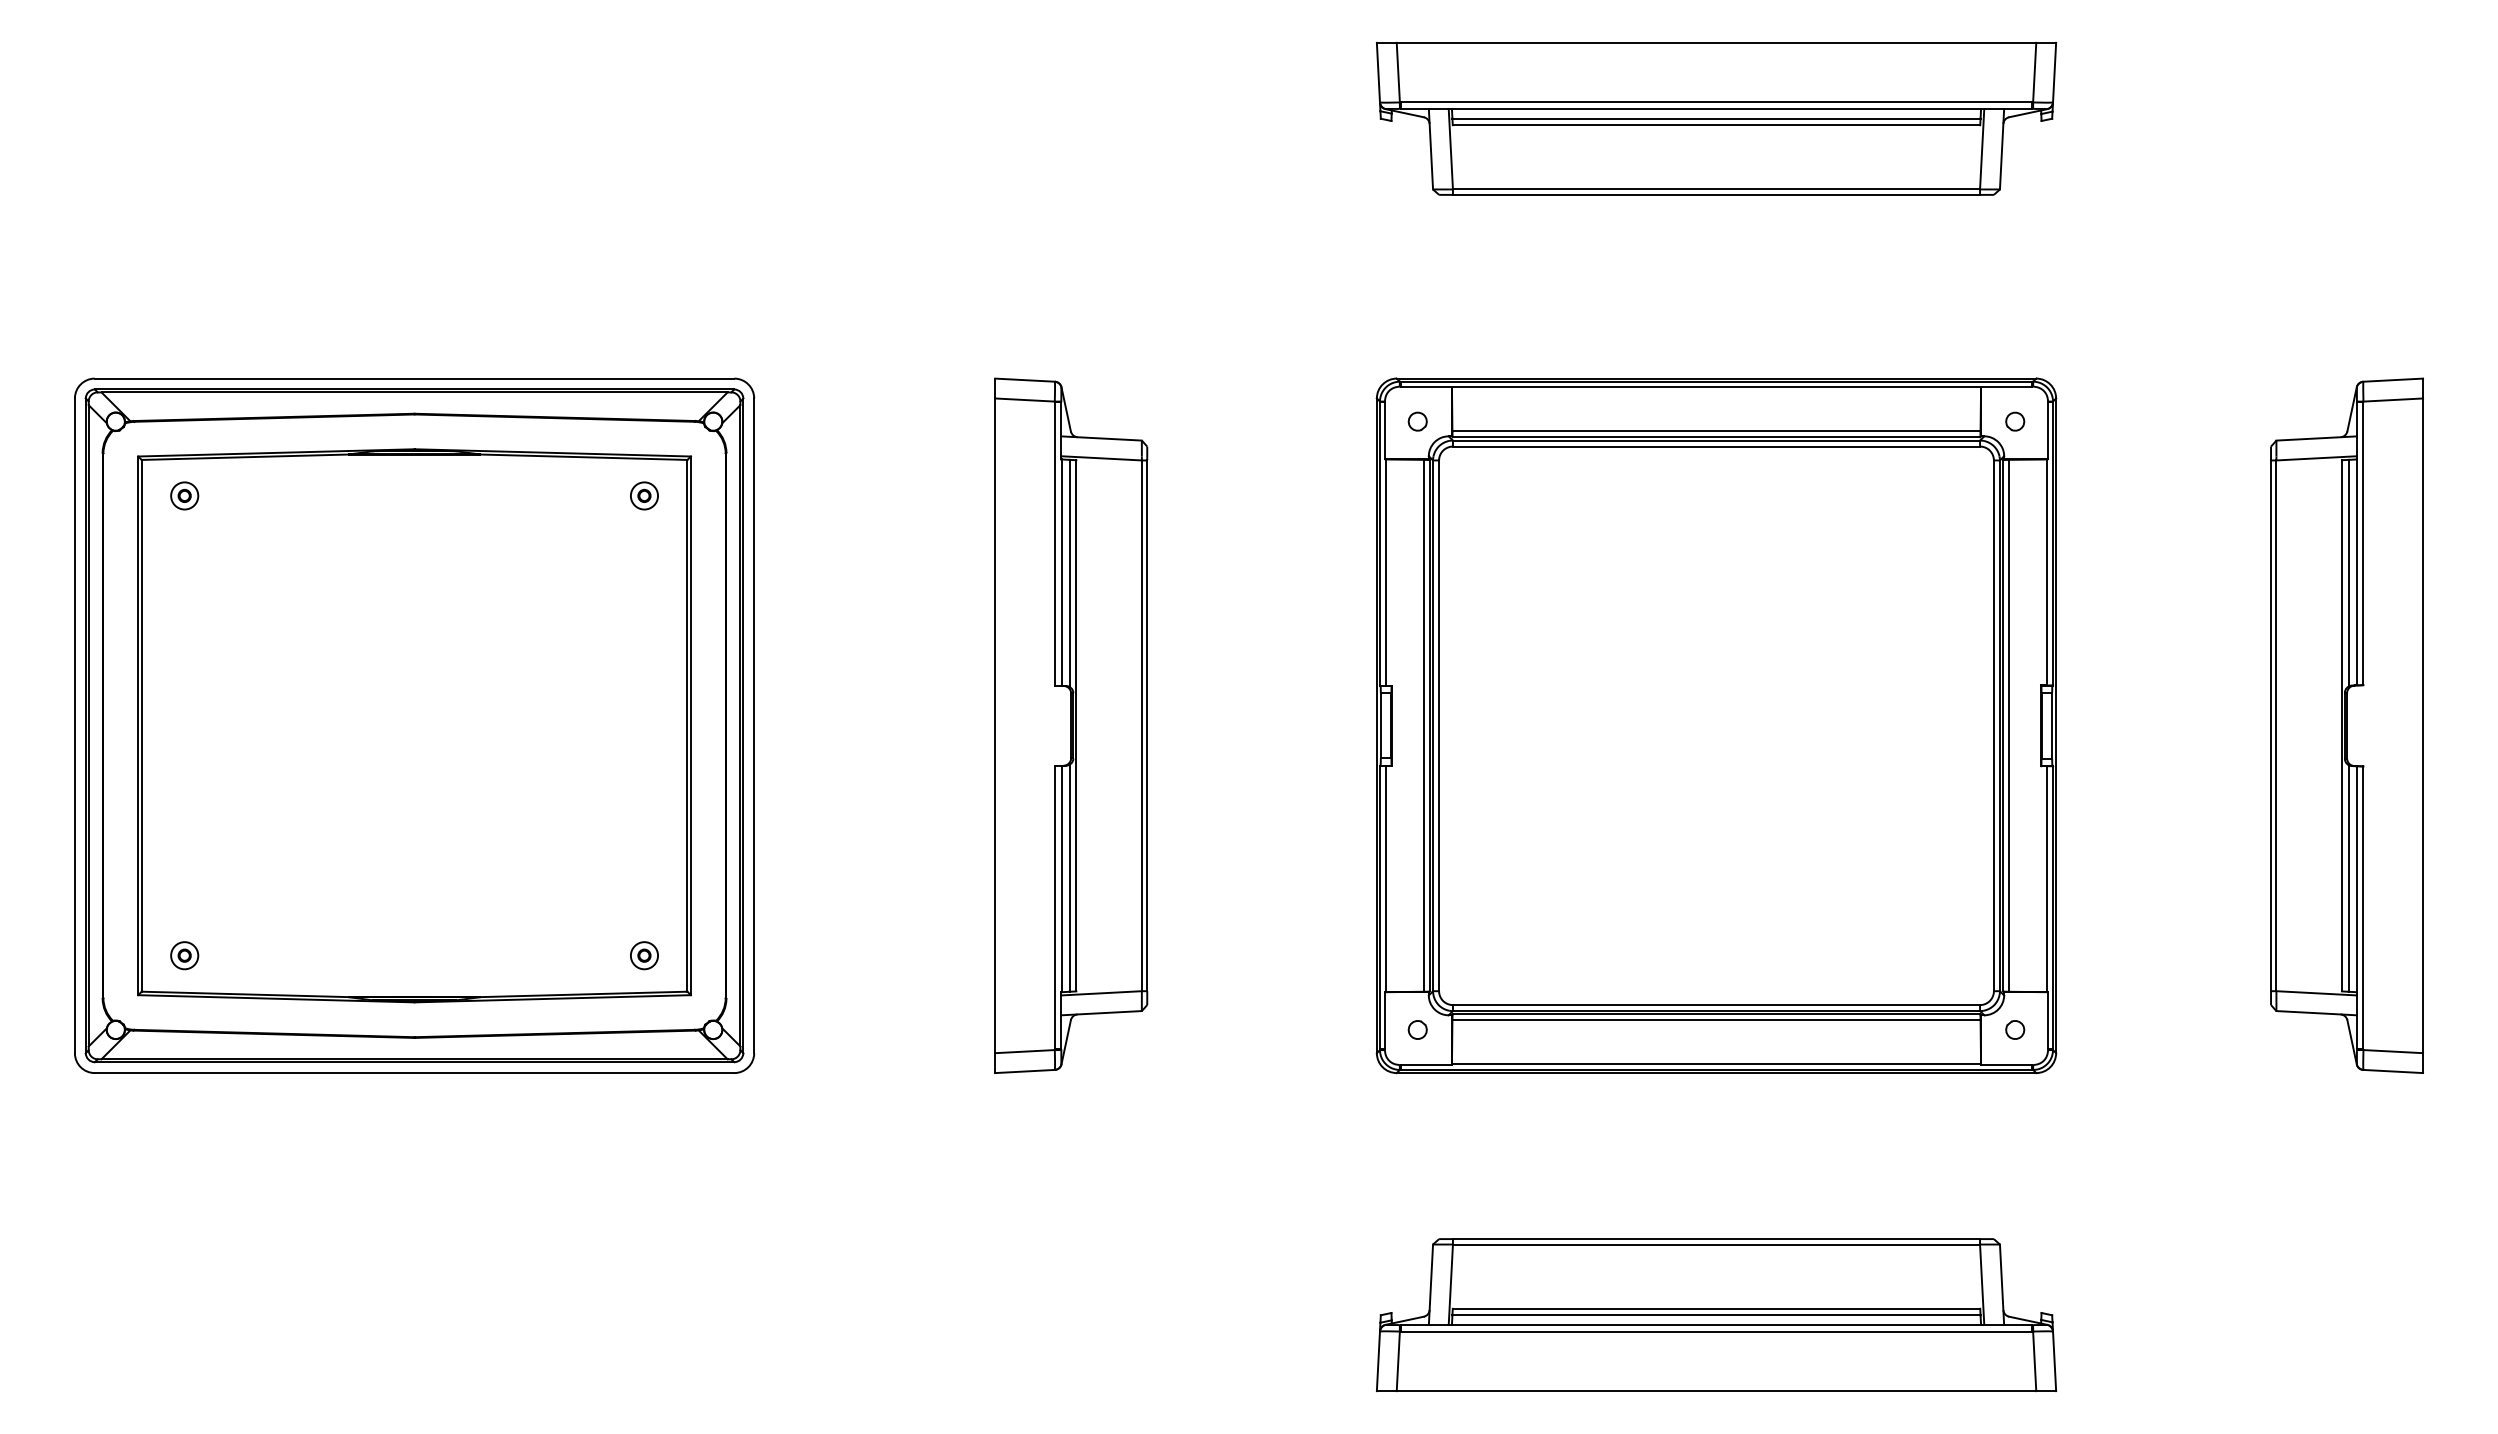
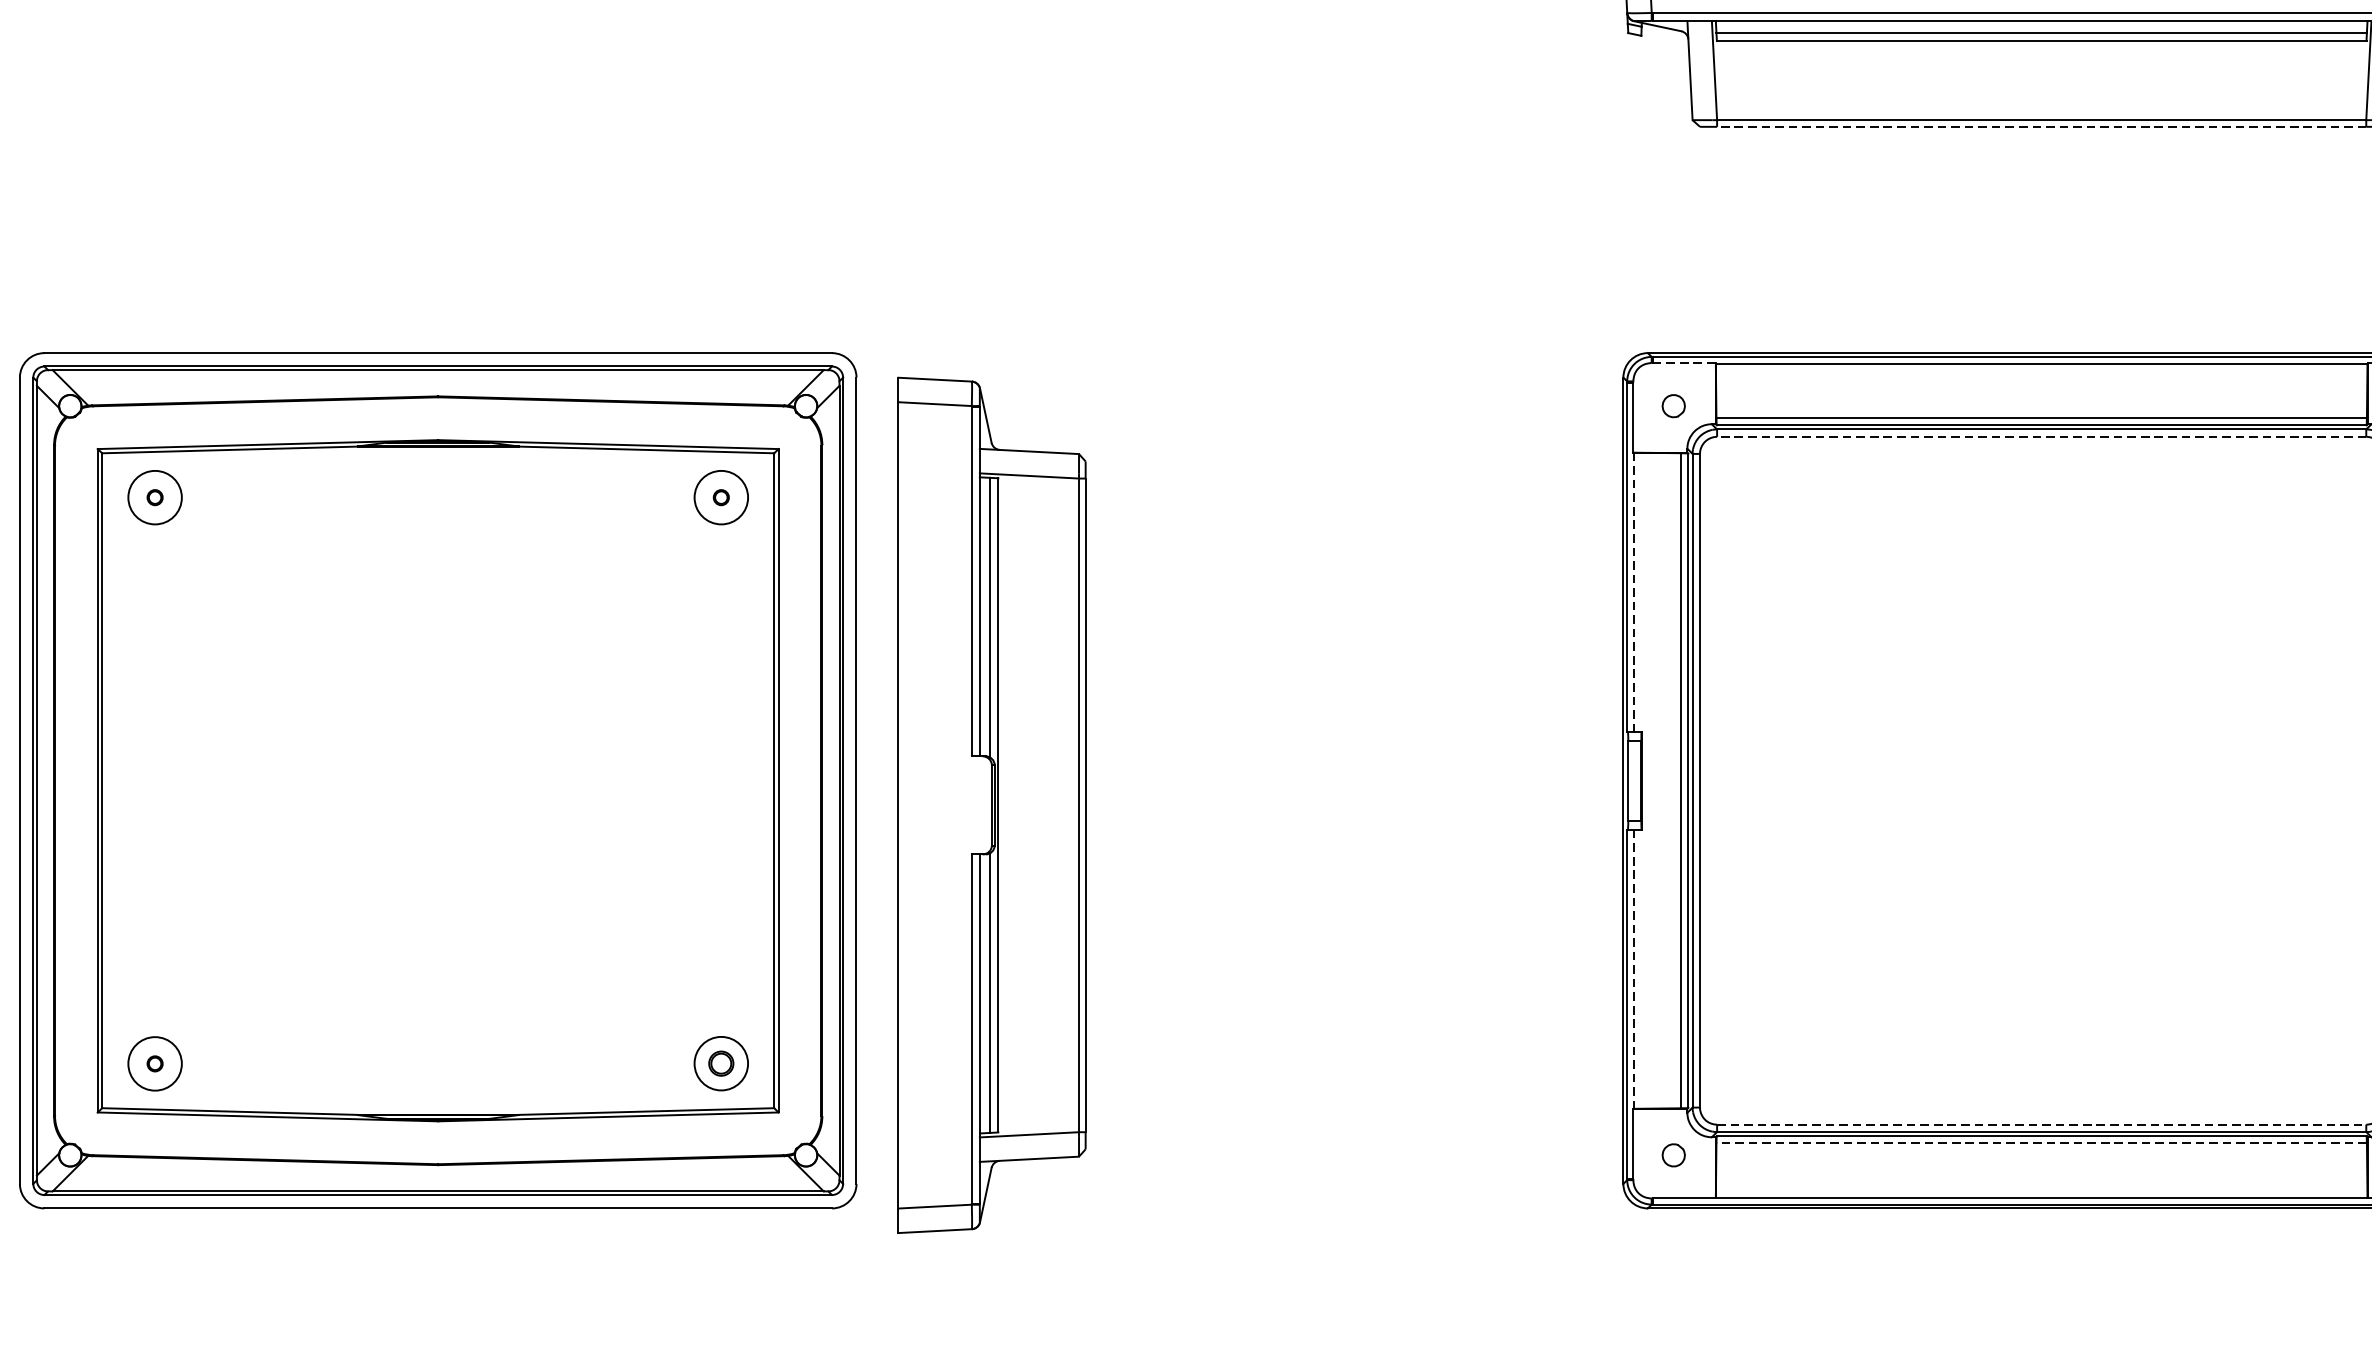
line: (1716, 194) -> (2041, 126), solid -> dashed
line: (1426, 386) -> (1684, 362), solid -> dashed
line: (1716, 446) -> (2041, 436), solid -> dashed
circle: (184, 495) -> (154, 497), size x1.6
circle: (644, 495) -> (721, 497), size x1.6
line: (1385, 573) -> (1634, 593), solid -> dashed
part: (1071, 725) -> (992, 804), moved
line: (1385, 879) -> (1634, 970), solid -> dashed
circle: (184, 955) -> (154, 1063), size x1.6
part: (644, 955) -> (721, 1063), size x1.6
line: (1716, 1005) -> (2041, 1125), solid -> dashed
line: (1716, 1020) -> (2041, 1143), solid -> dashed

